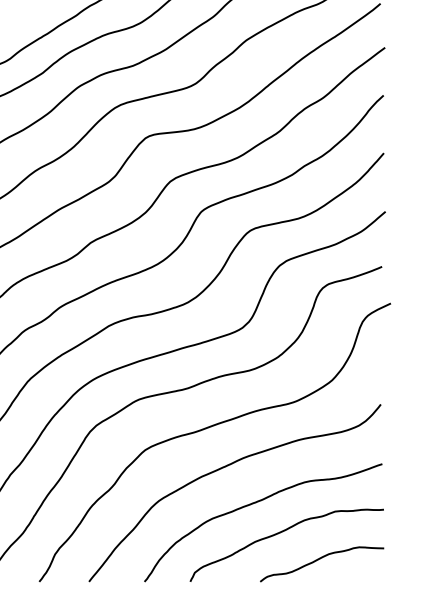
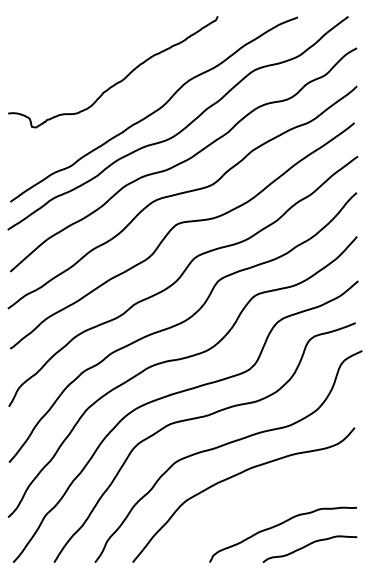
curve: (255, 504) -> (259, 503), removed

